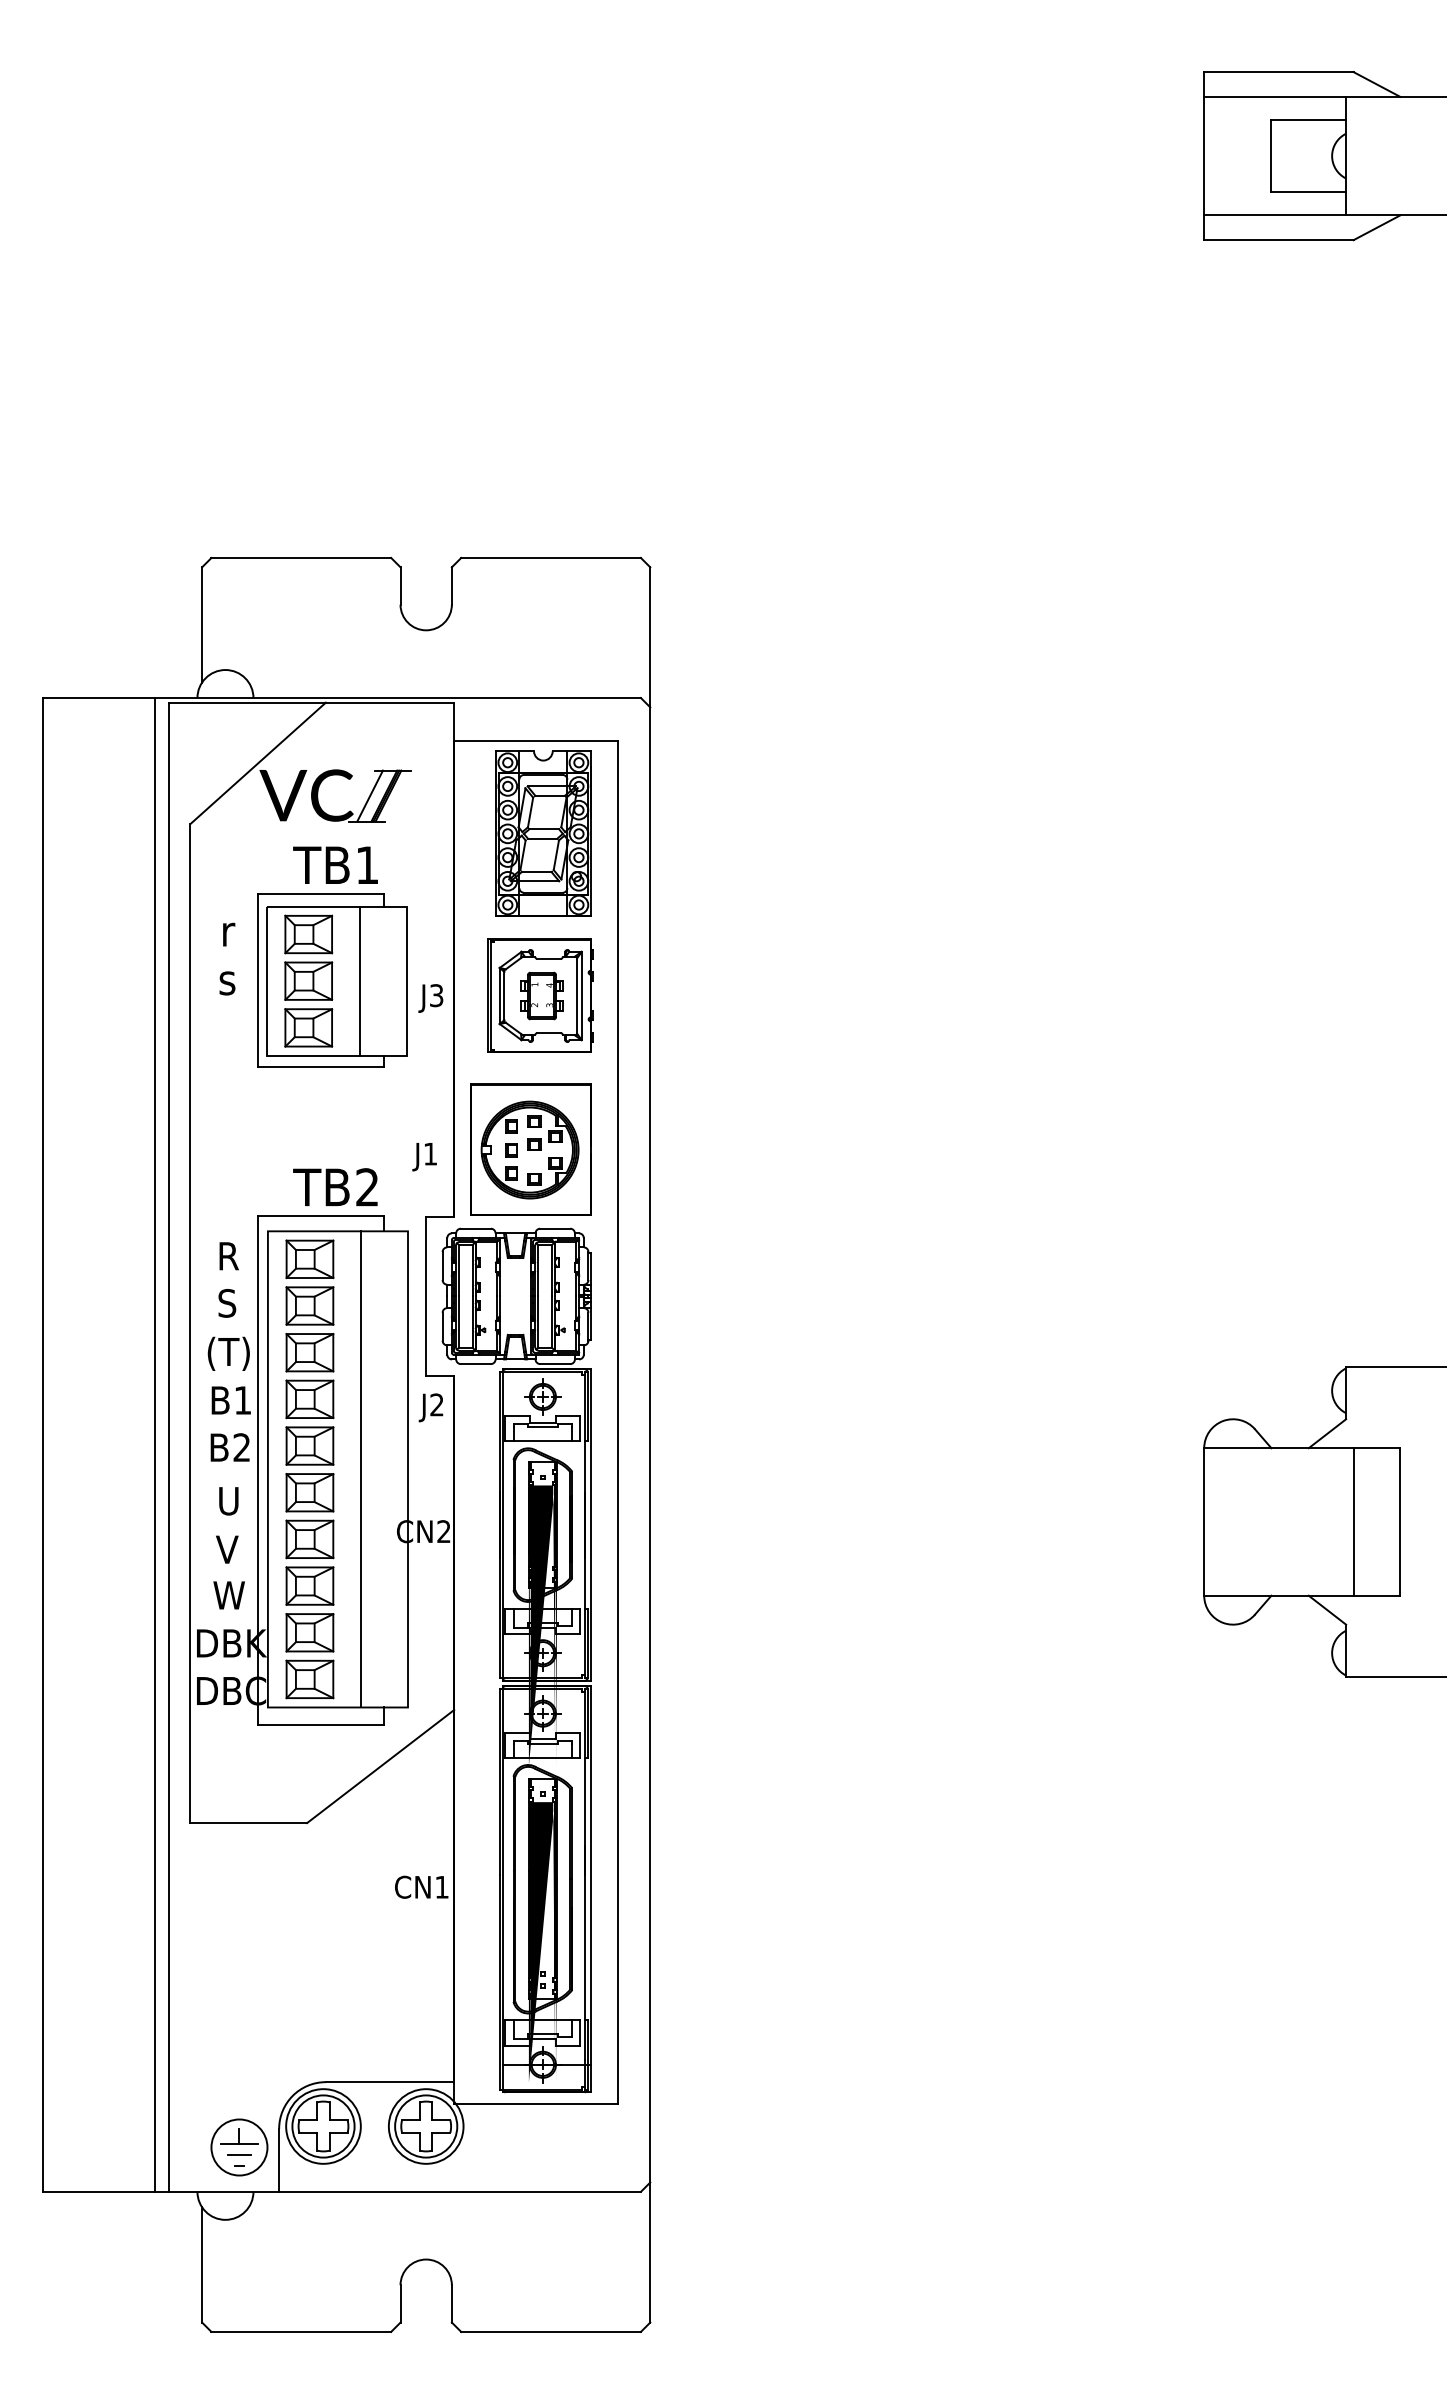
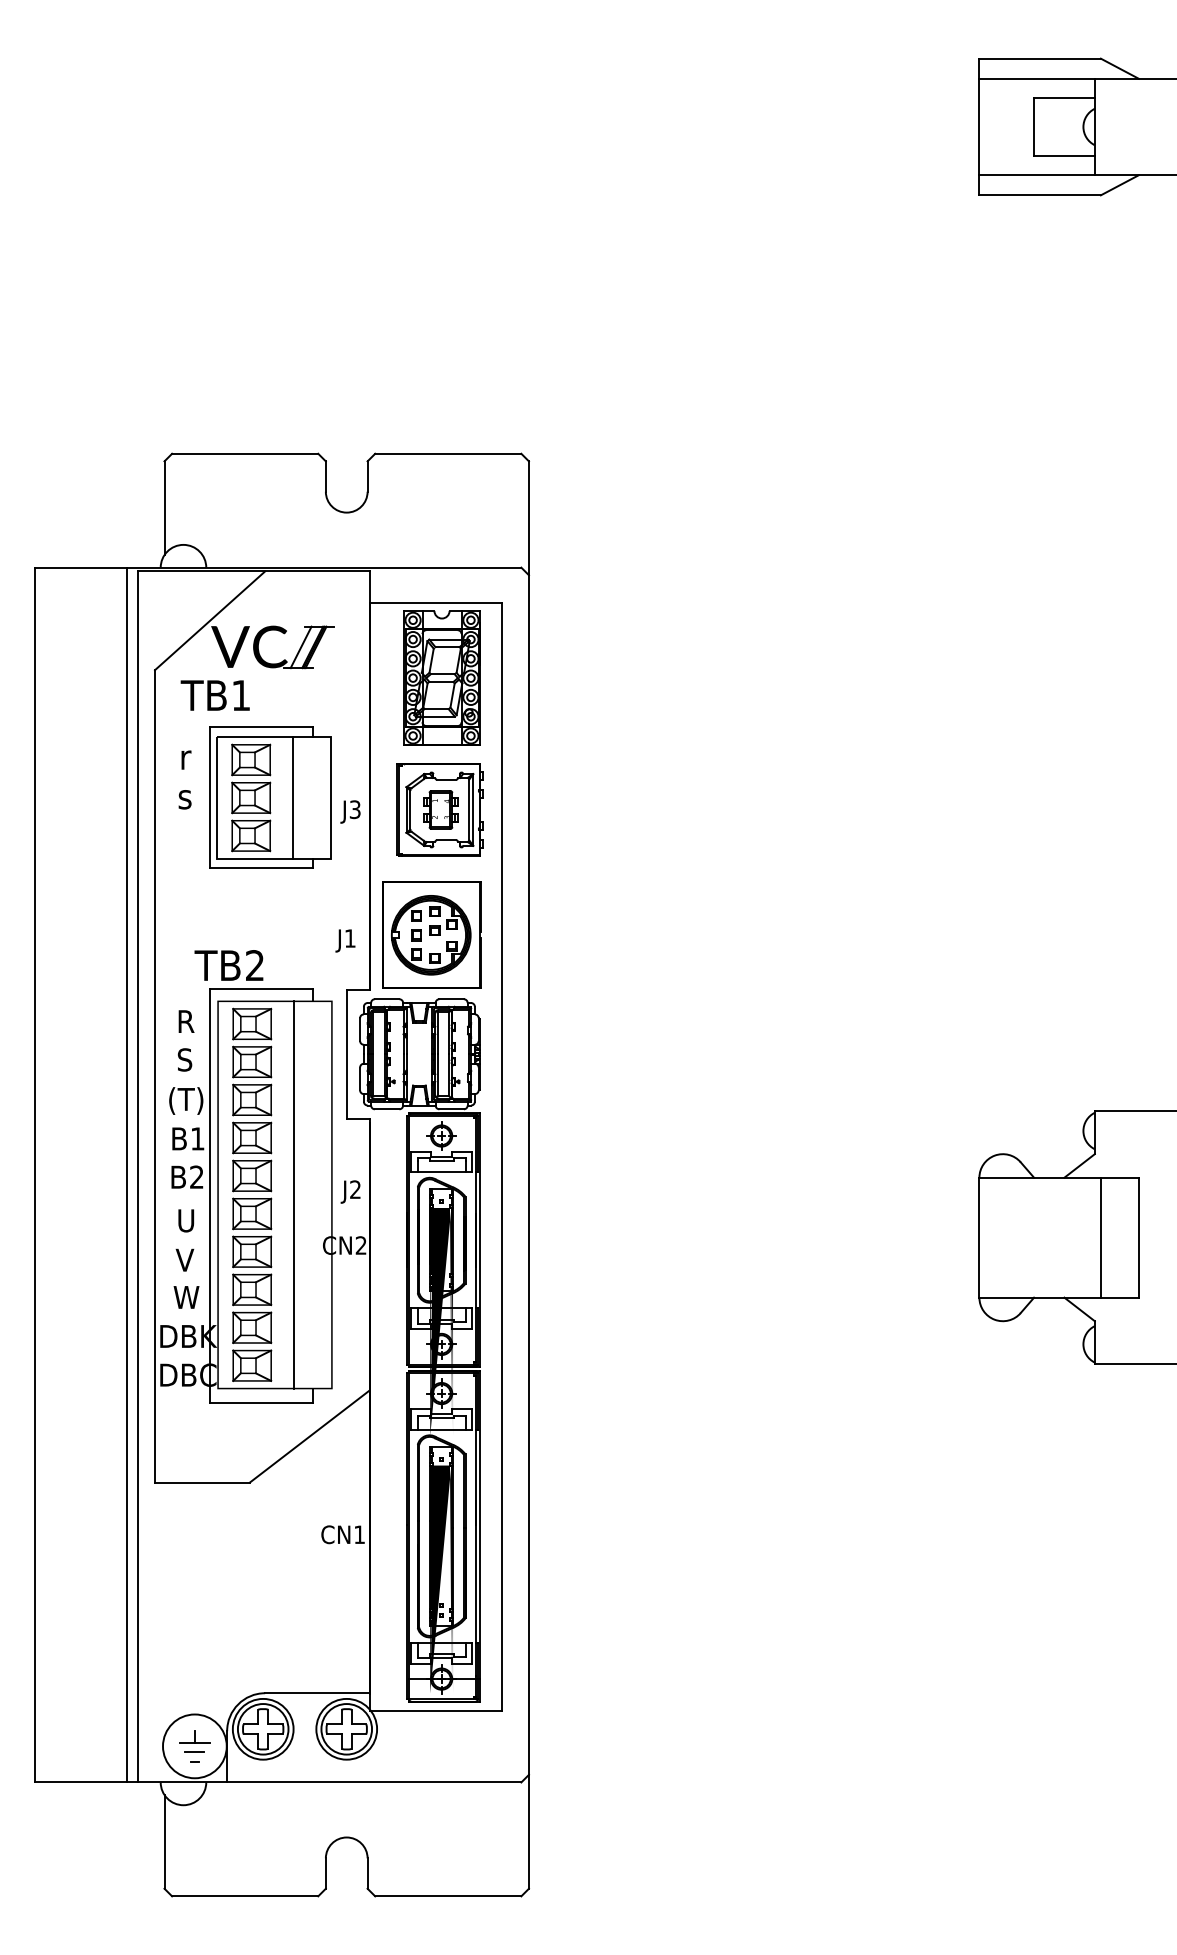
text: (335, 864) -> (215, 694), moved
text: (335, 1186) -> (229, 964), moved
text: (430, 1407) -> (350, 1191), moved
circle: (239, 2147) -> (194, 1746), size x1.4

